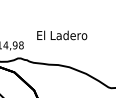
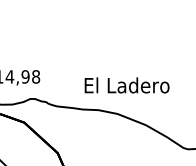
text: (62, 35) -> (127, 85), moved

